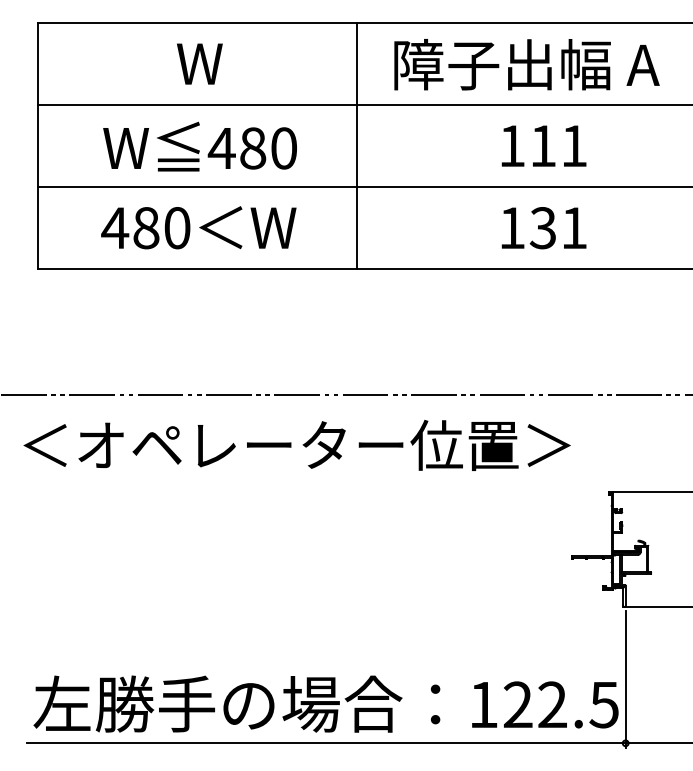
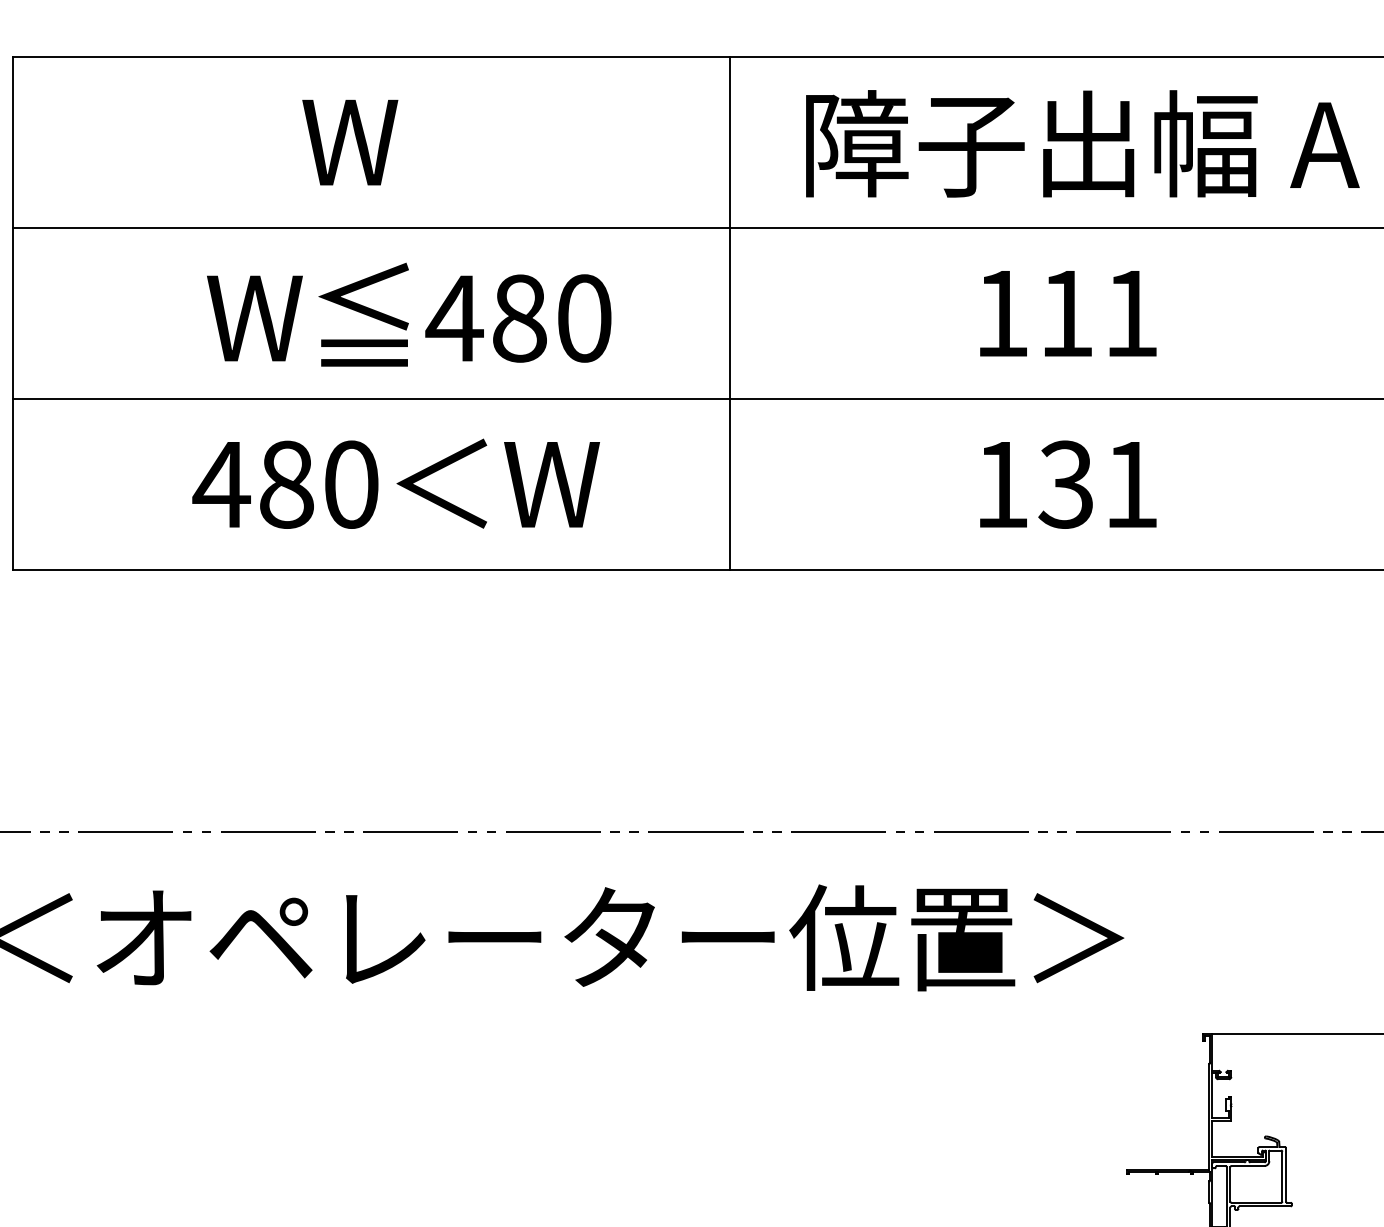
text: (526, 64) -> (1081, 143), moved
text: (199, 146) -> (407, 314), moved
line: (356, 146) -> (729, 314), moved
text: (198, 227) -> (395, 483), moved

